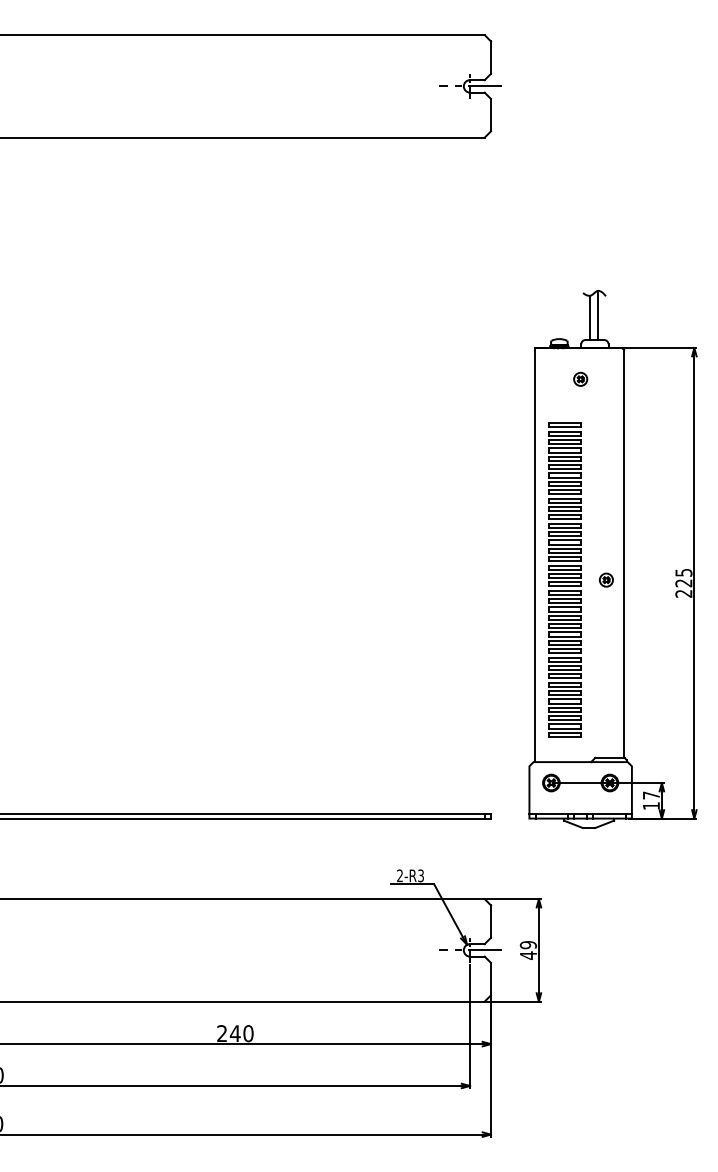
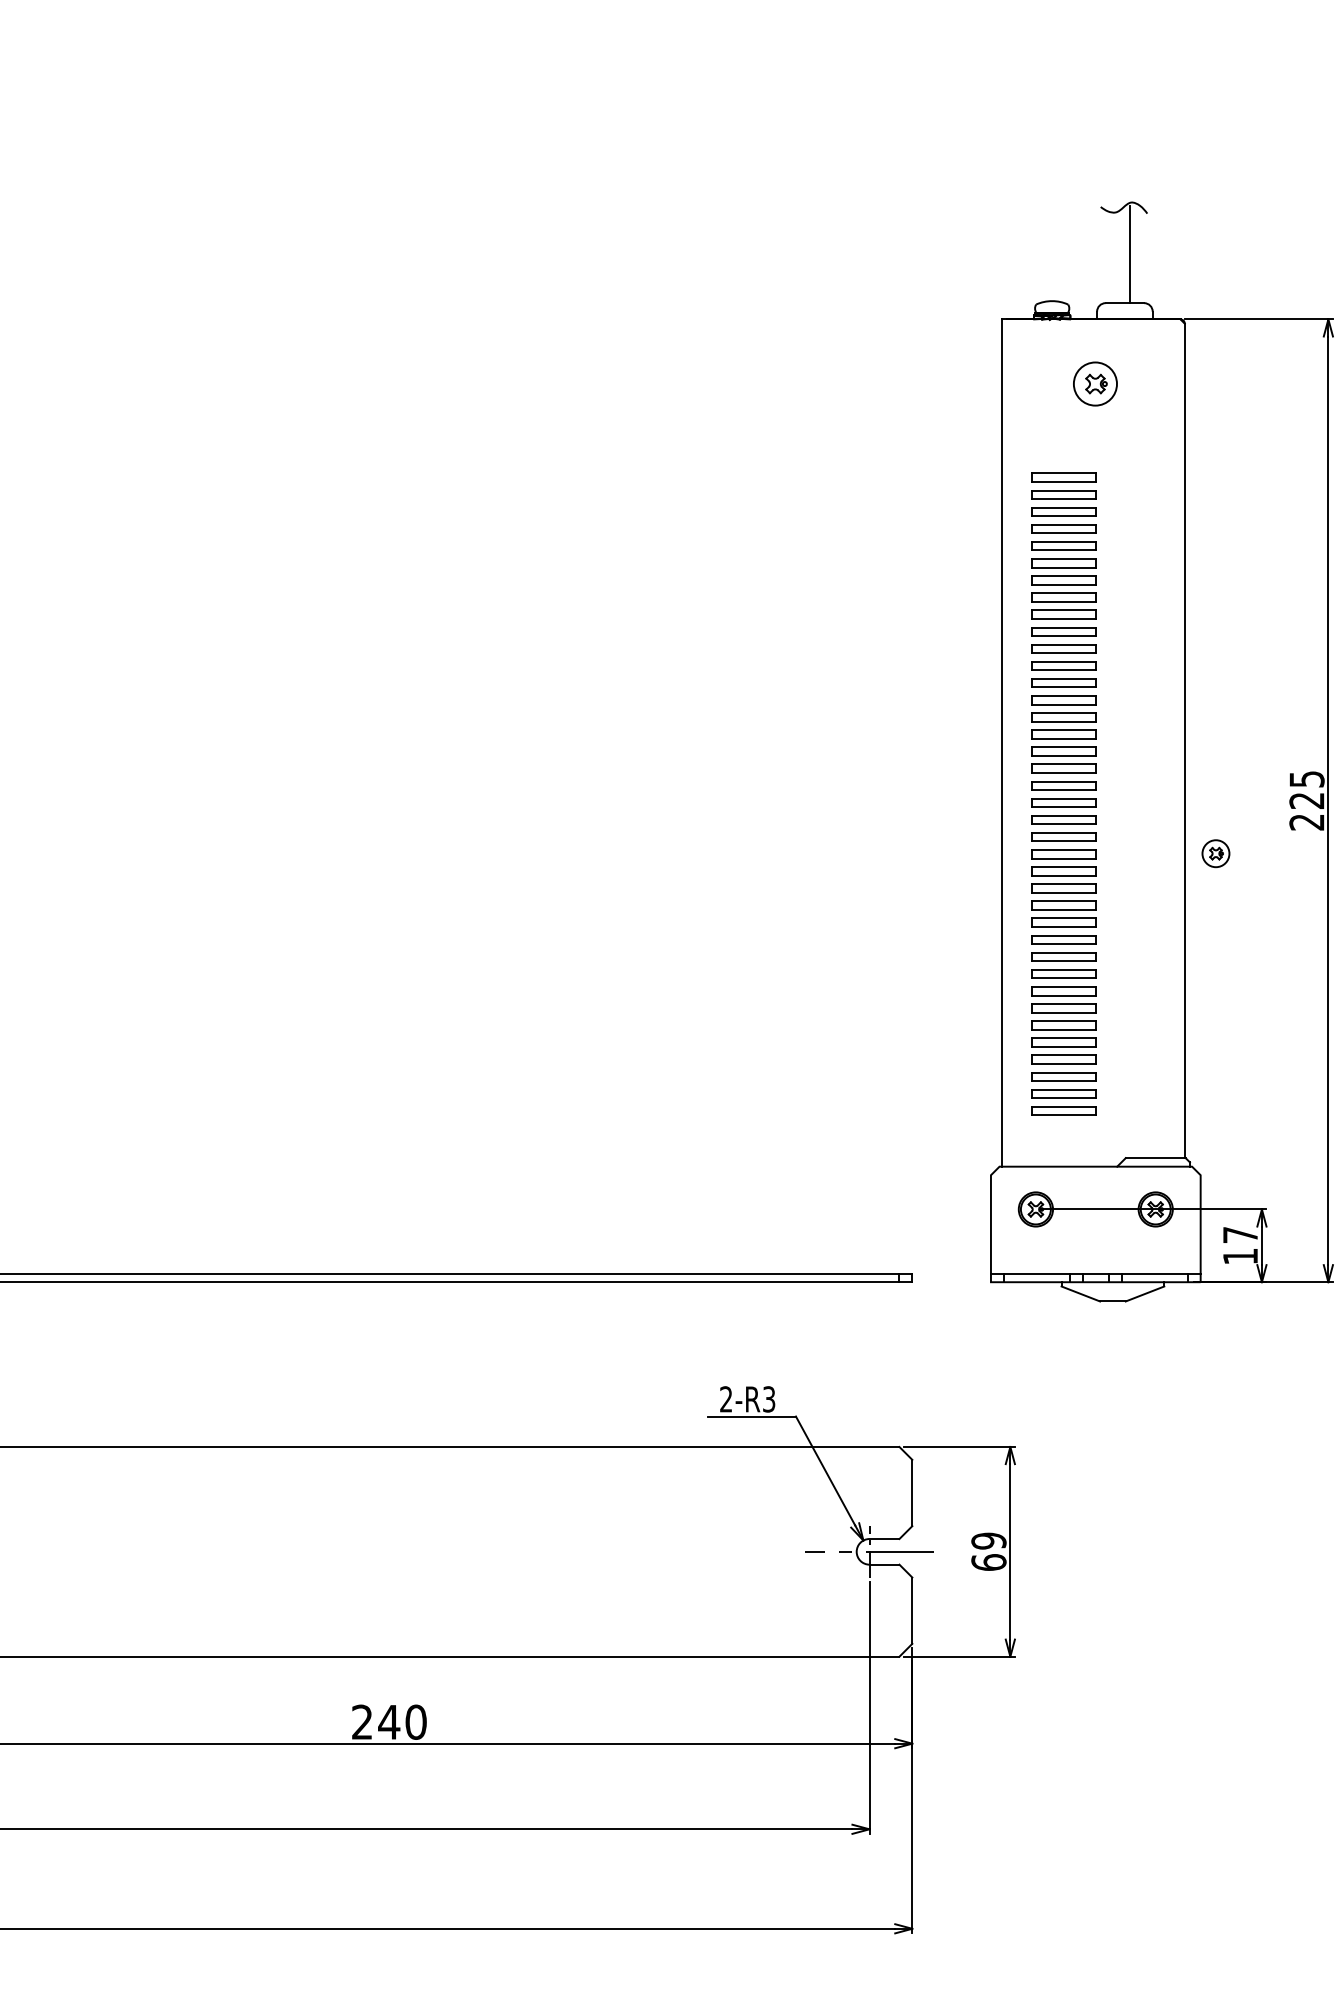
line: (590, 317) -> (1115, 257), removed
part: (580, 378) -> (1095, 381), size x1.6
part: (606, 579) -> (1216, 852), moved
text: (528, 955) -> (989, 1562), 49 -> 69

